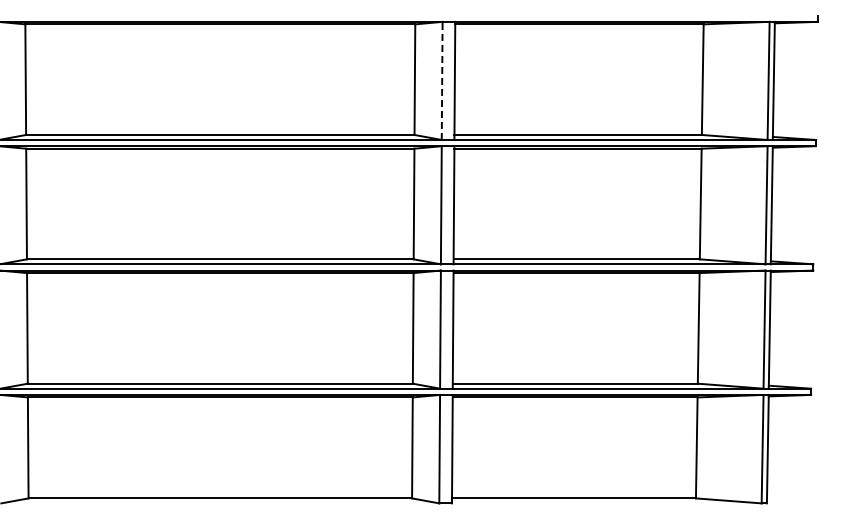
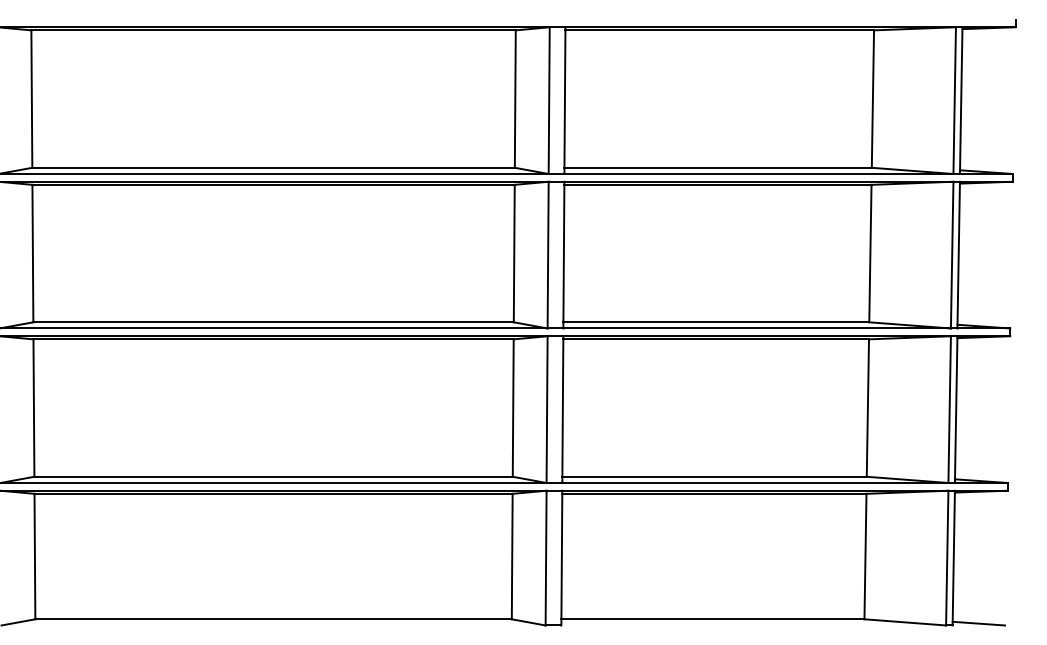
line: (442, 80) -> (549, 100), dashed -> solid
line: (787, 501) -> (978, 623), added

